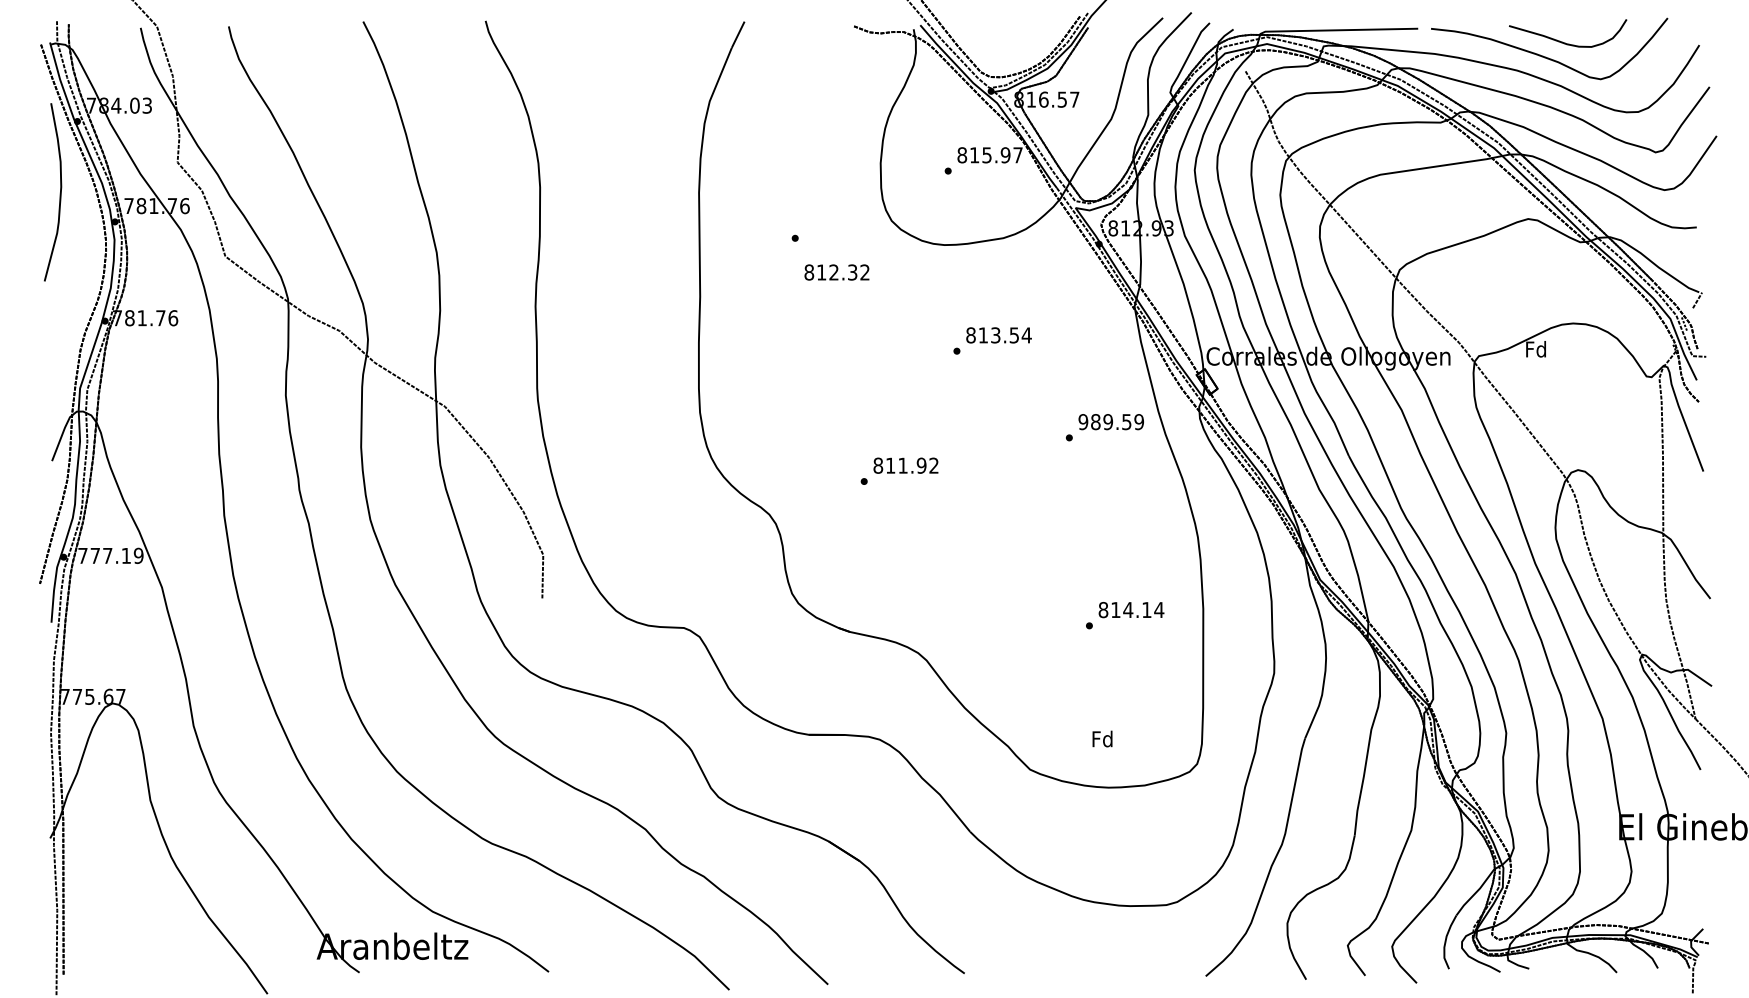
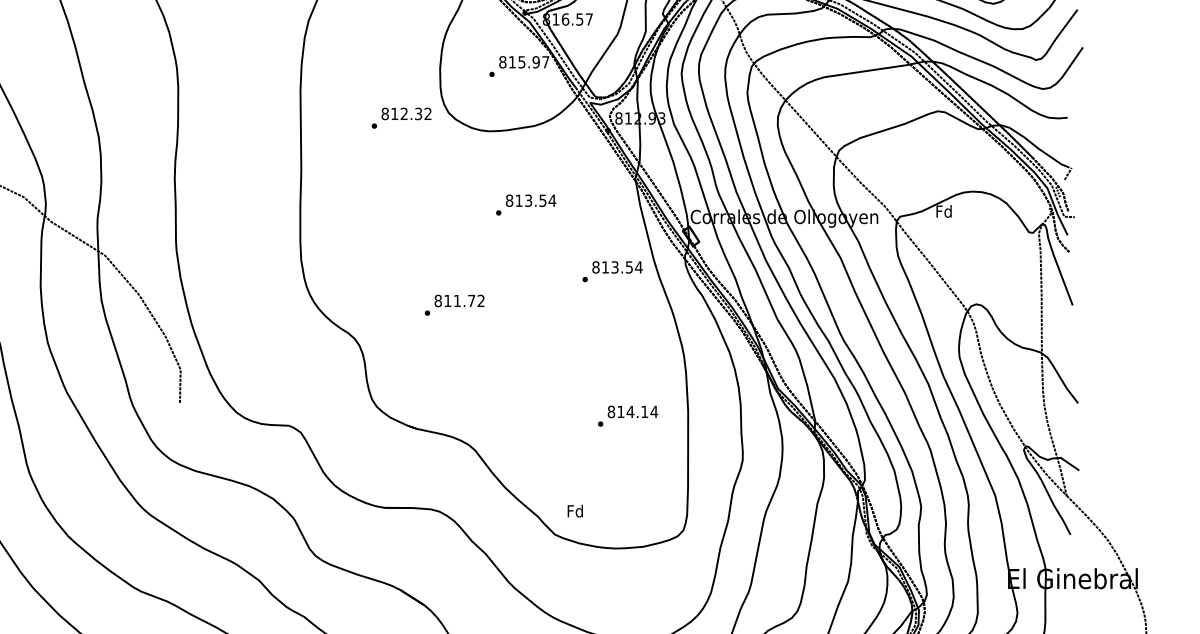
text: (836, 272) -> (406, 113), moved
text: (1111, 422) -> (617, 267), 989.59 -> 813.54
text: (921, 465) -> (471, 300), 811.92 -> 811.72
text: (1102, 738) -> (575, 510), moved

